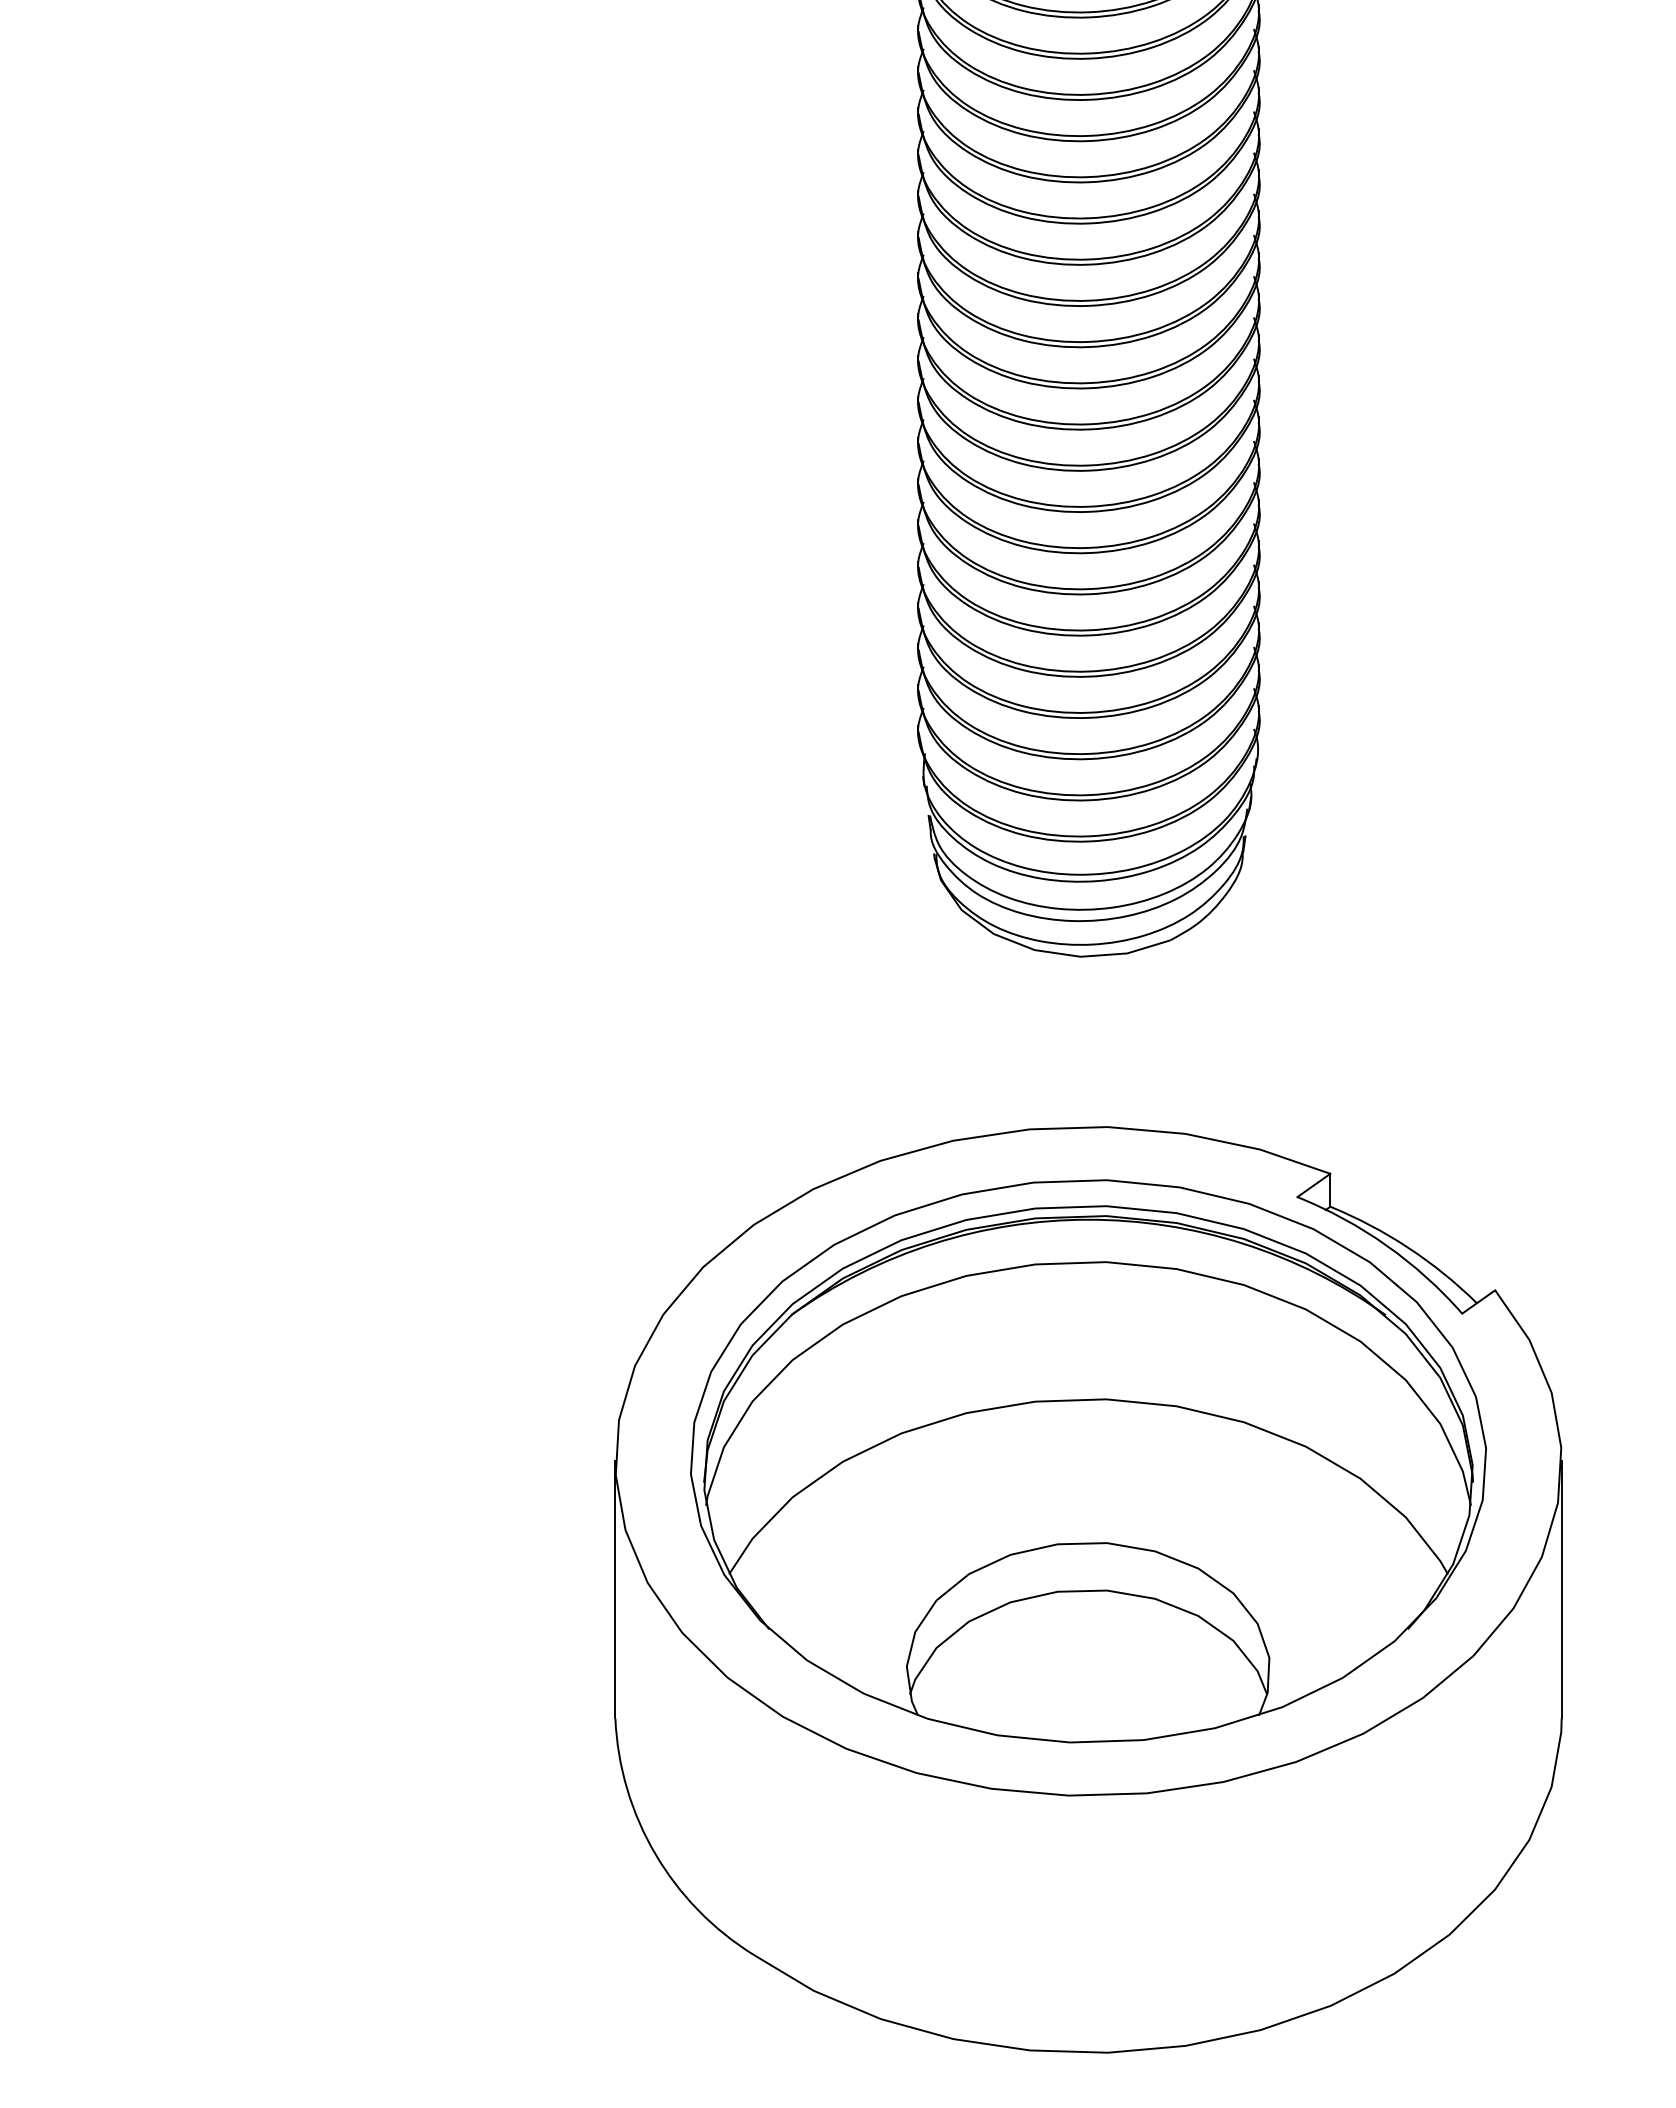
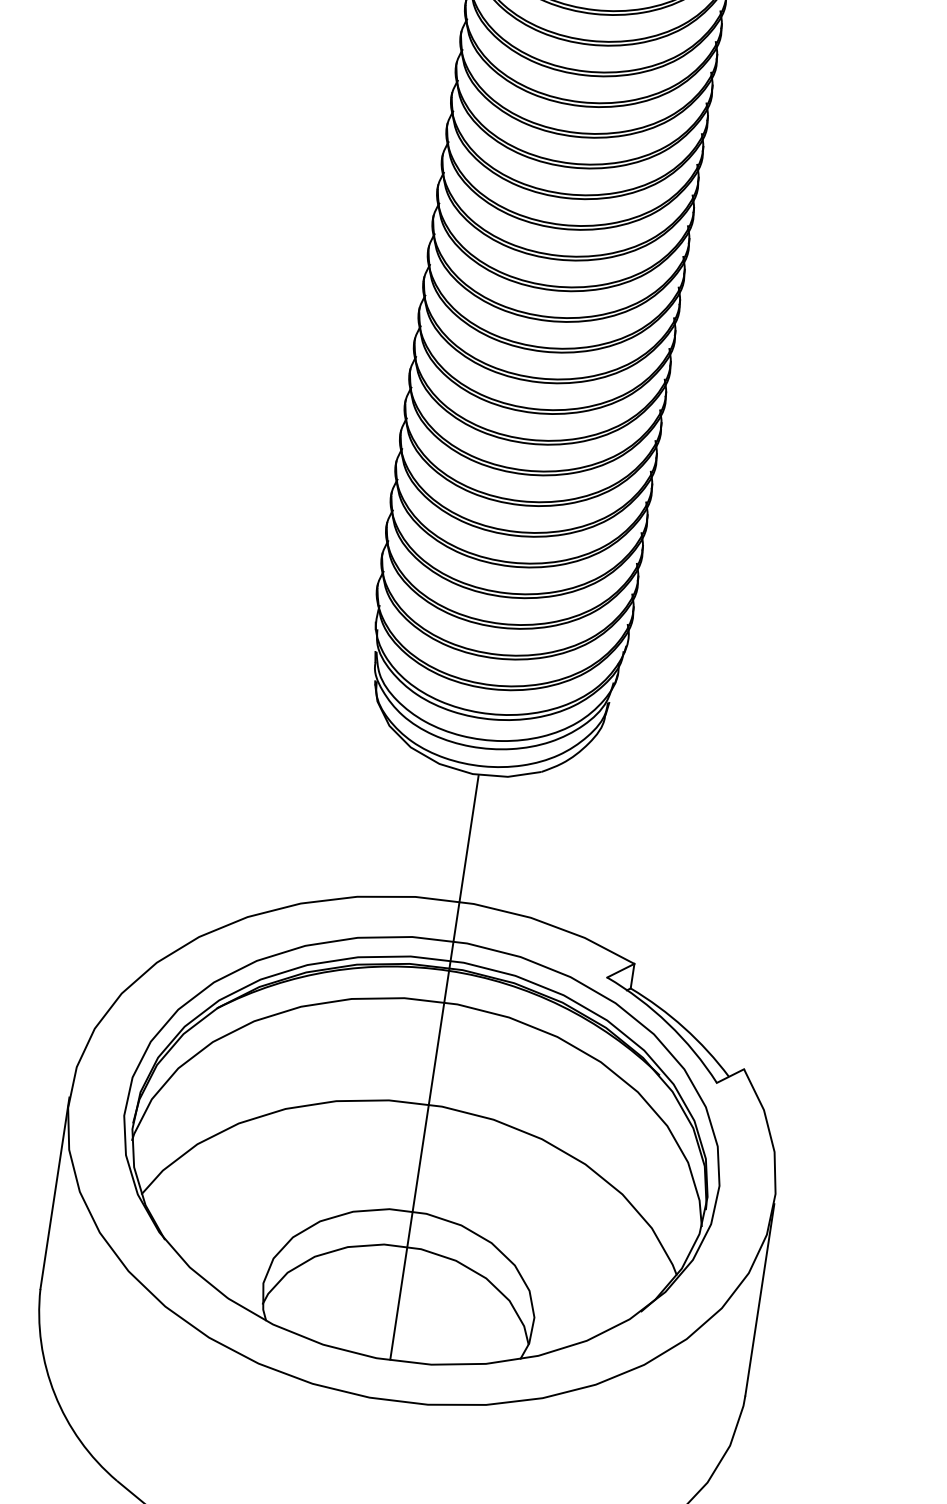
line: (1088, 1349) -> (434, 1067), added

